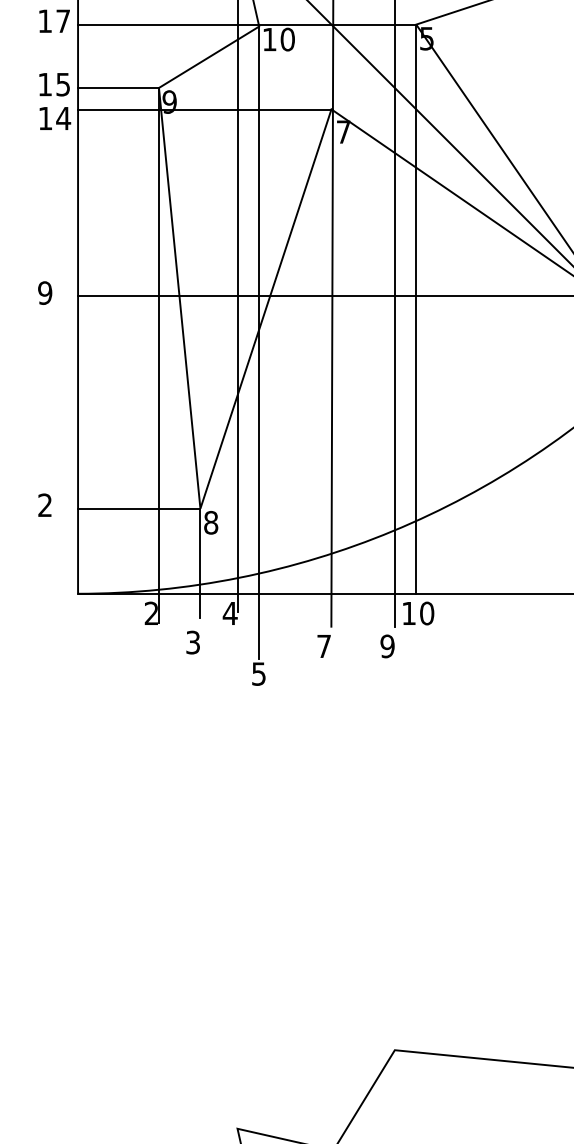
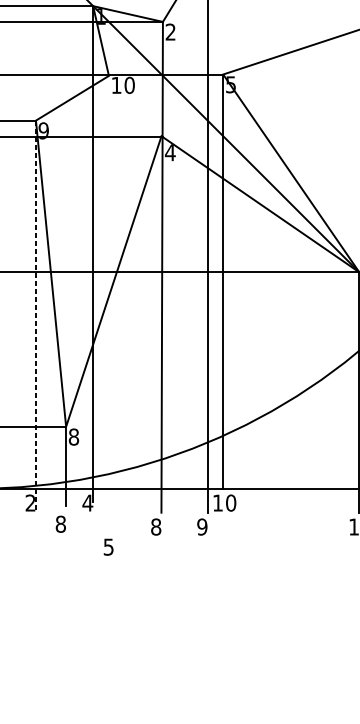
text: (343, 131) -> (170, 152), 7 -> 4
line: (259, 342) -> (109, 305), removed
line: (158, 355) -> (35, 315), solid -> dashed
text: (193, 642) -> (61, 524), 3 -> 8
text: (324, 646) -> (156, 527), 7 -> 8

